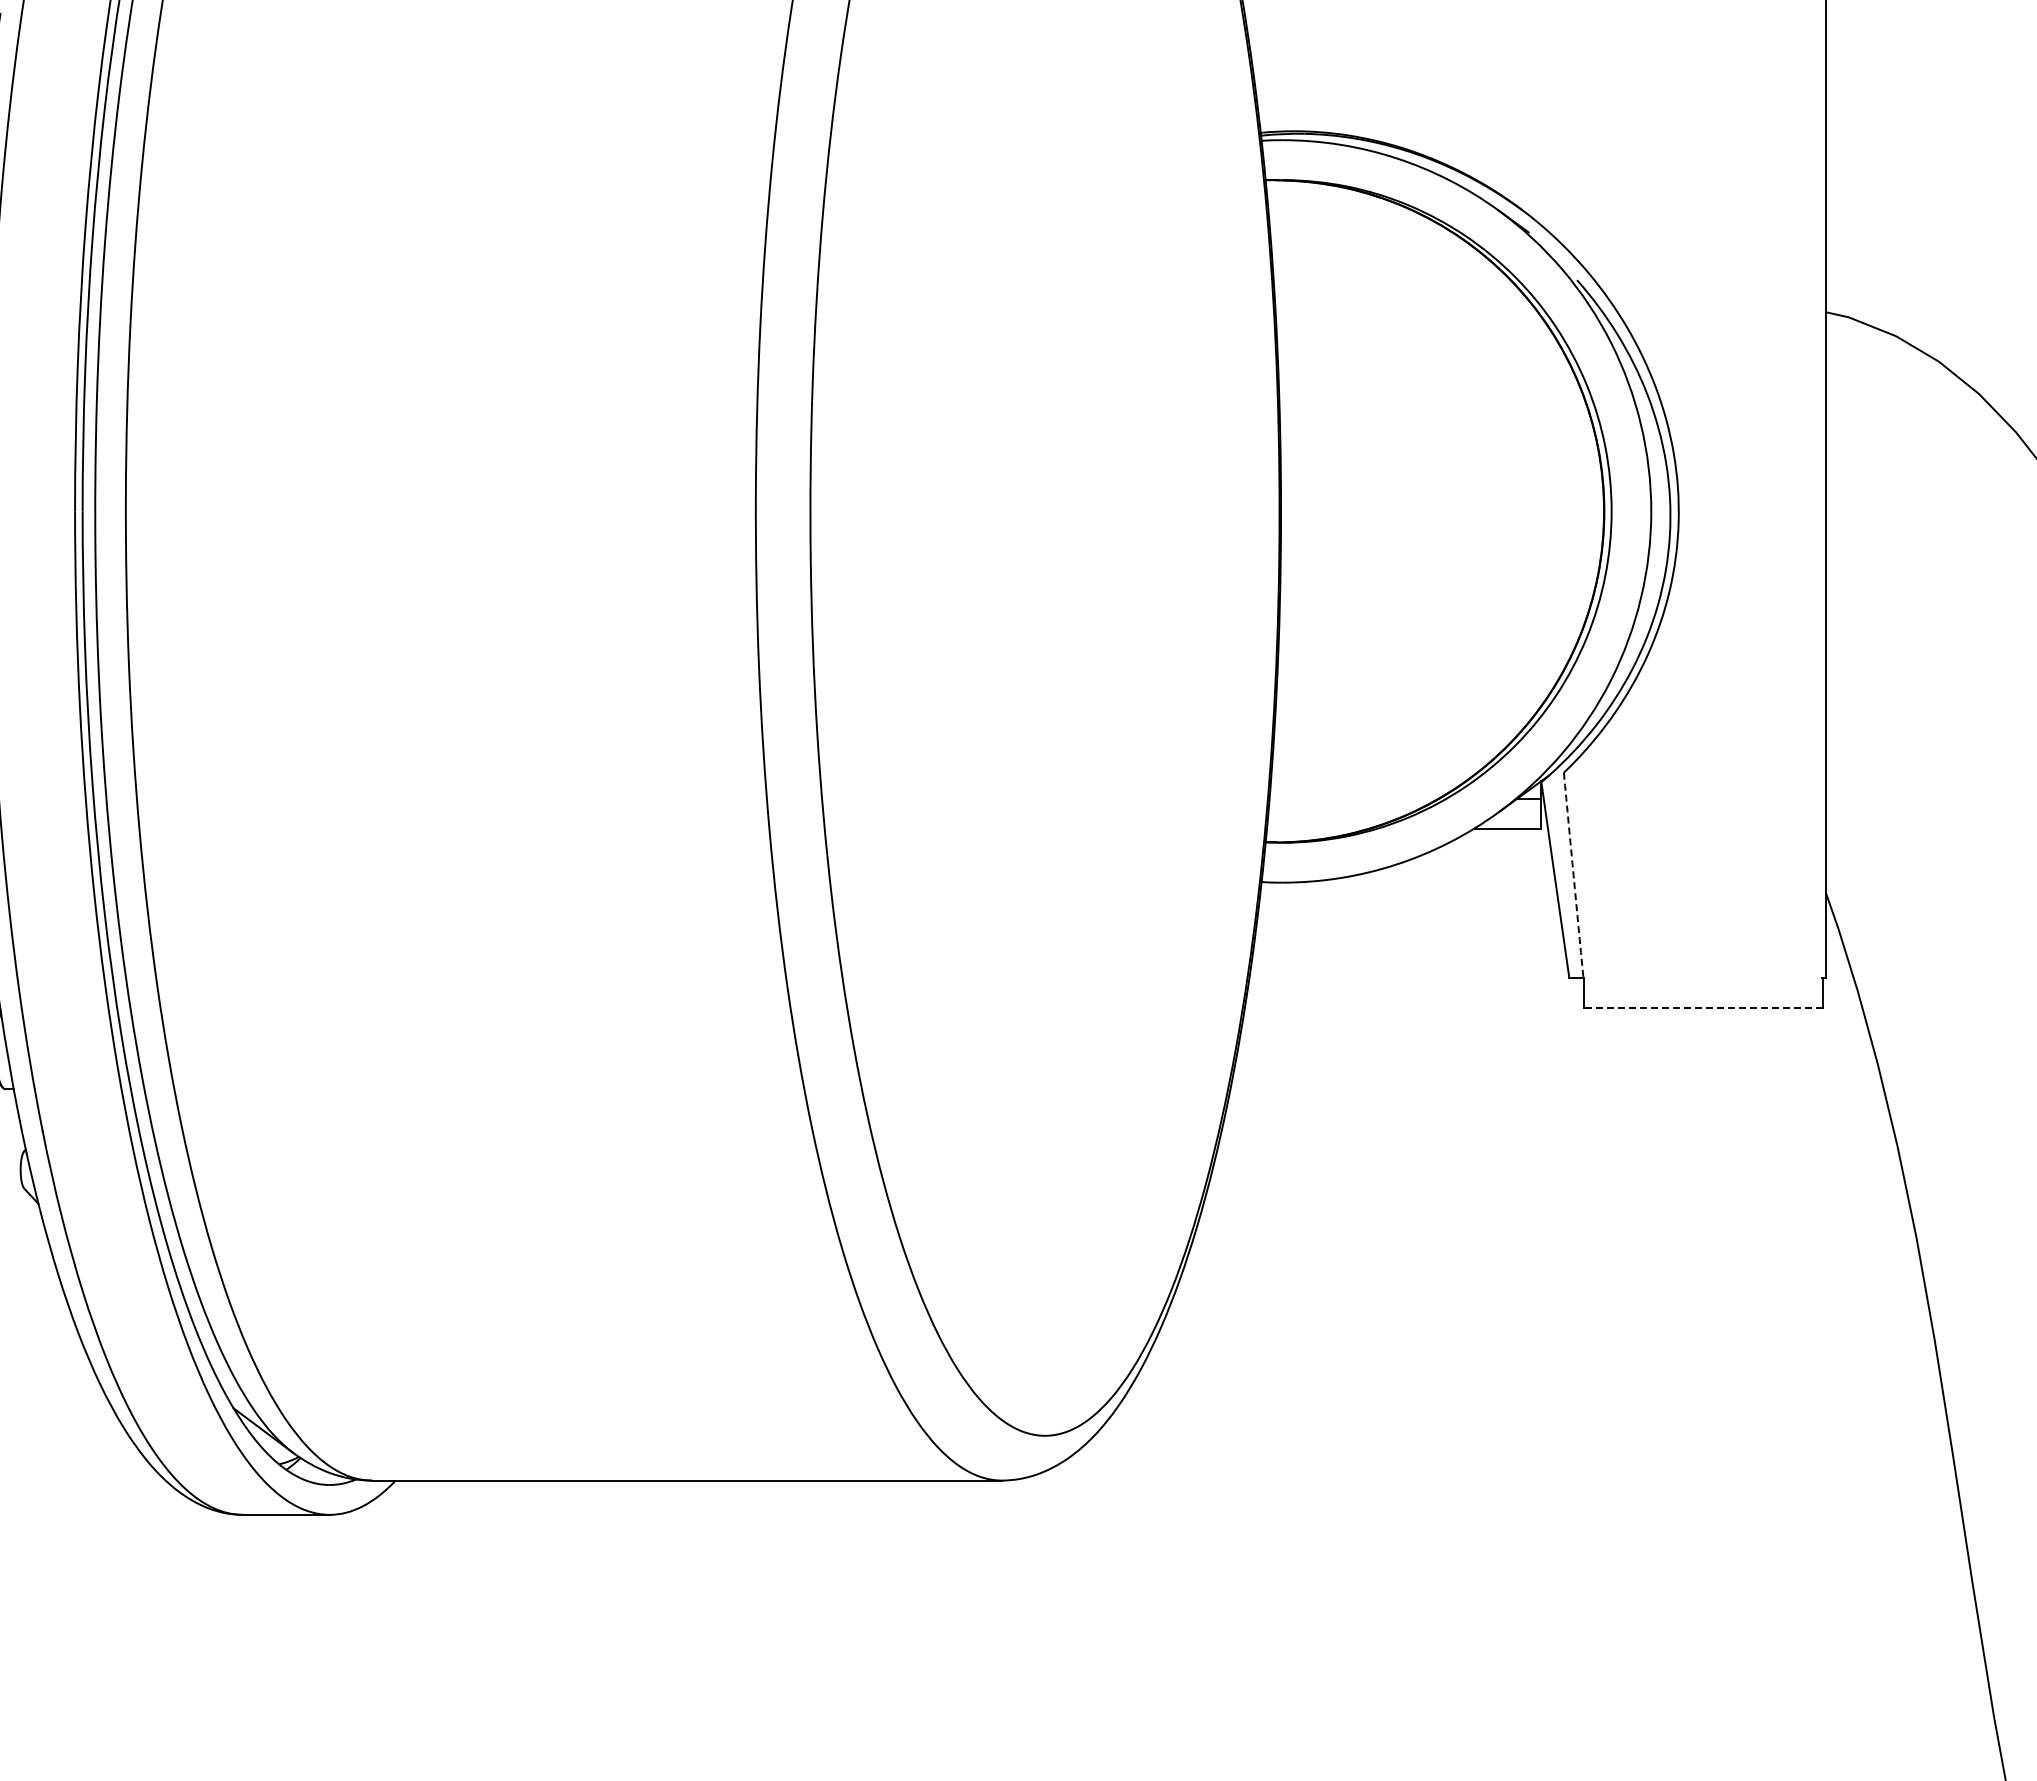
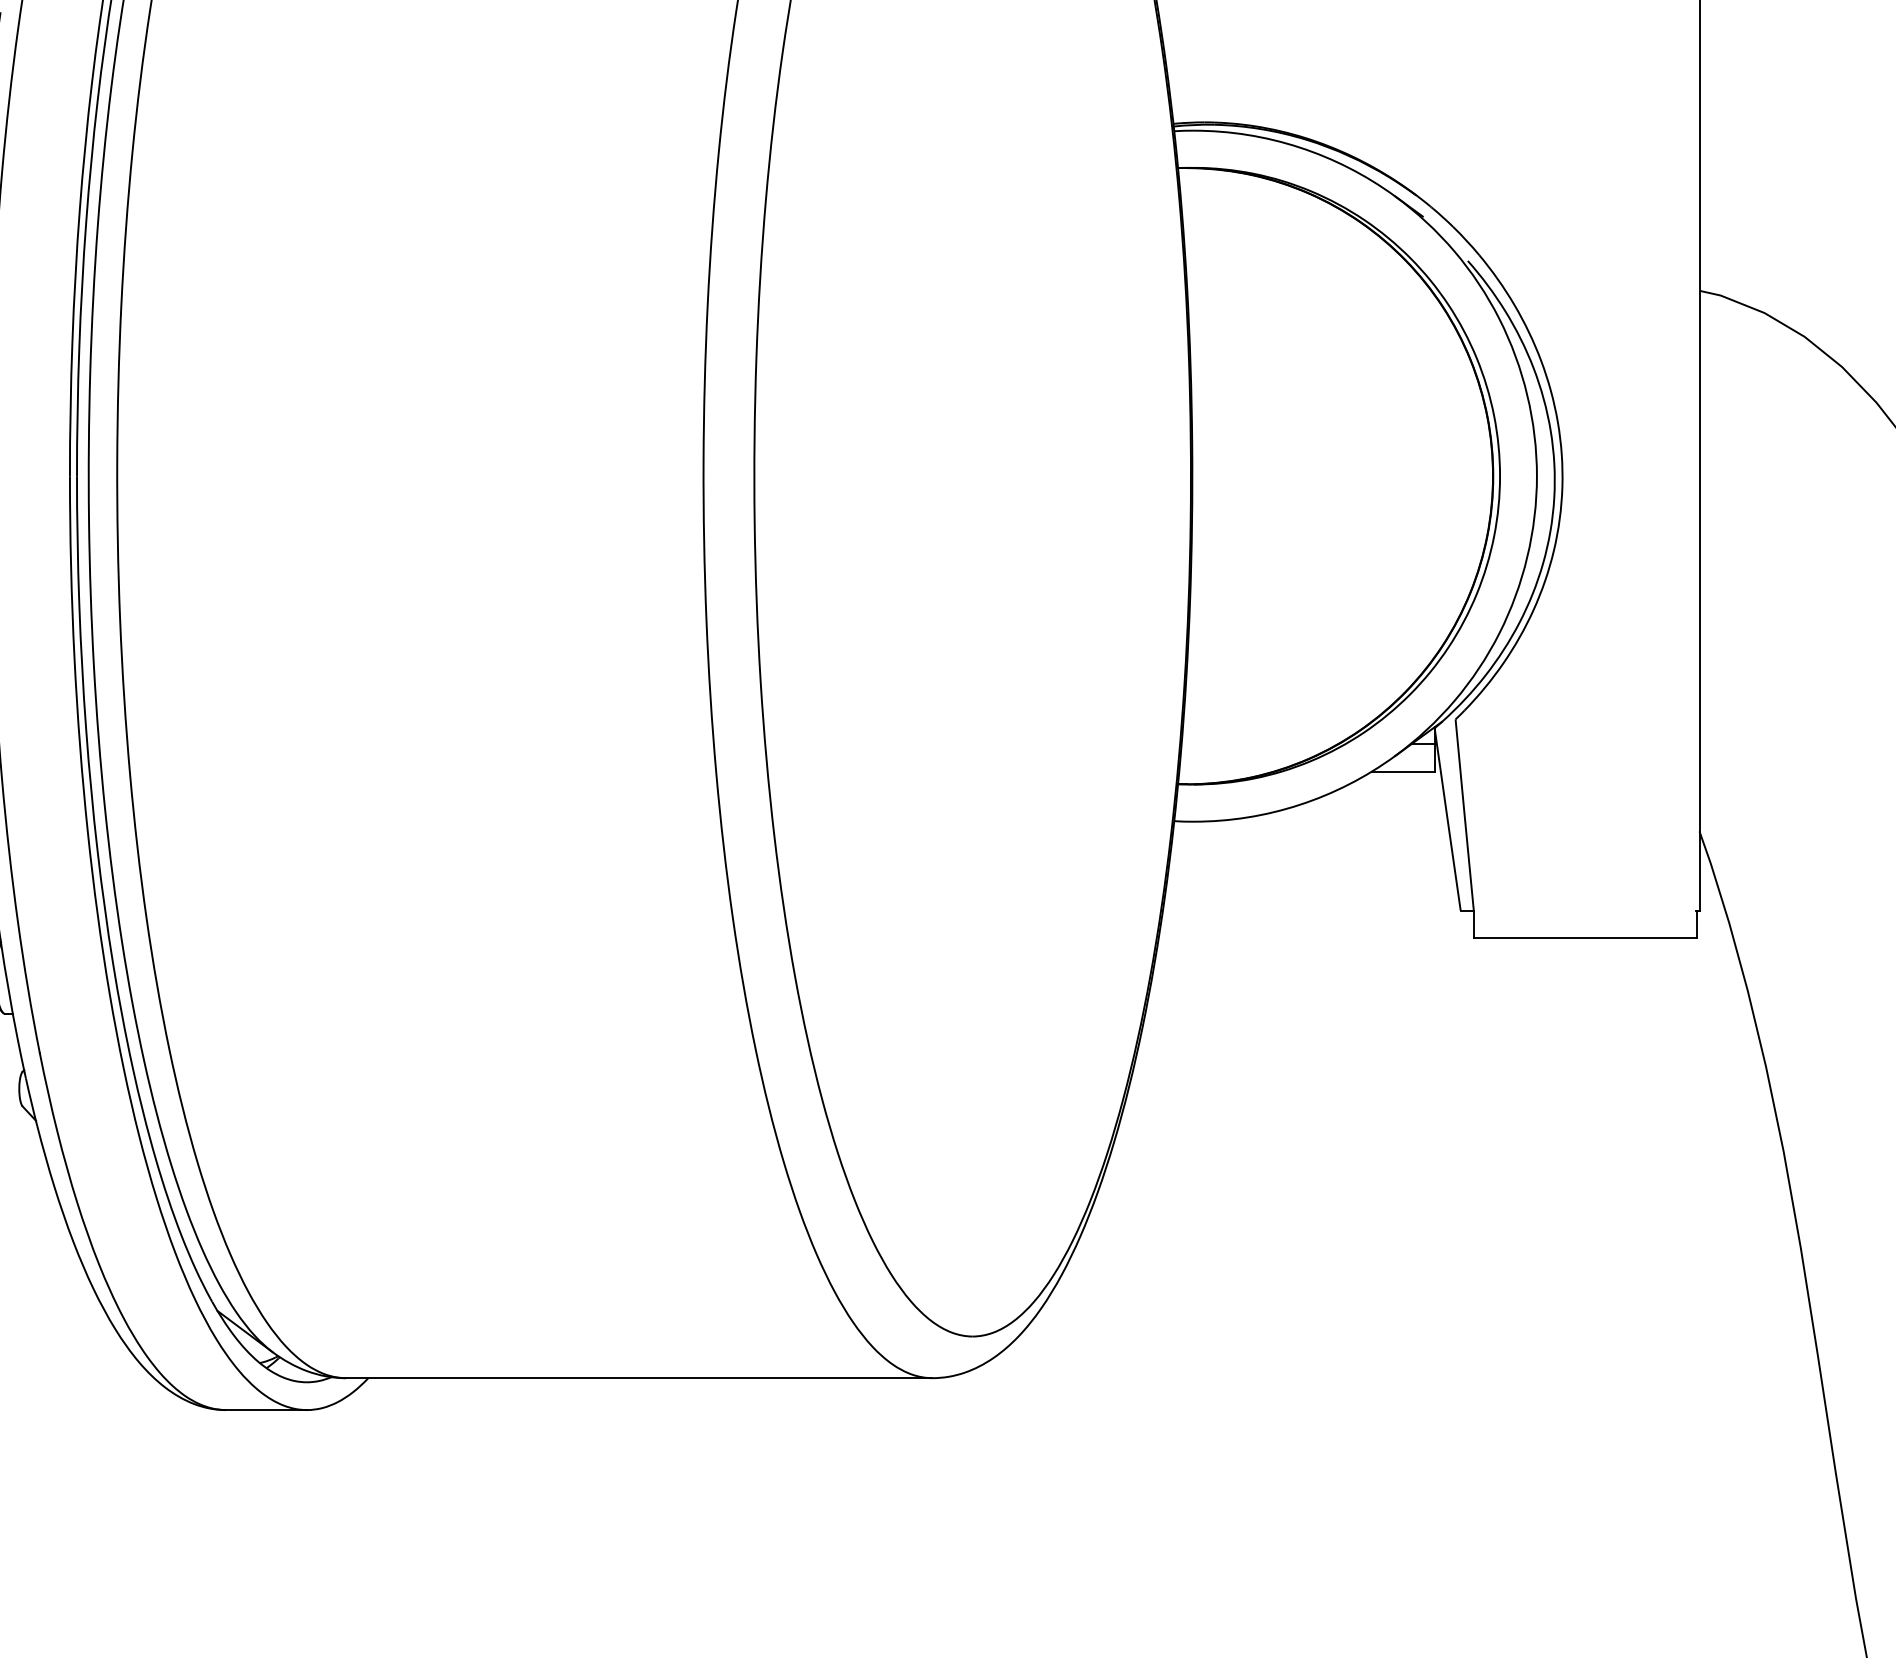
arc: (1573, 875) -> (1464, 815), dashed -> solid
line: (1703, 1007) -> (1585, 937), dashed -> solid

